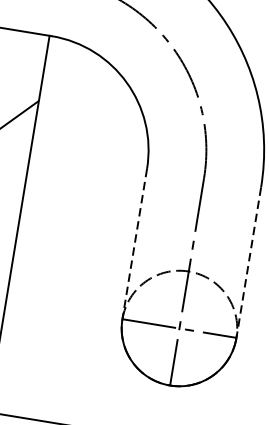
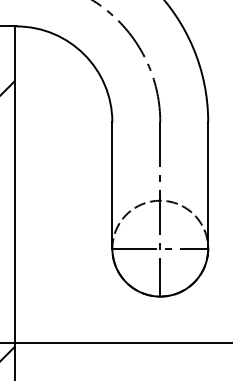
line: (134, 244) -> (112, 185), dashed -> solid
line: (249, 262) -> (208, 185), dashed -> solid

